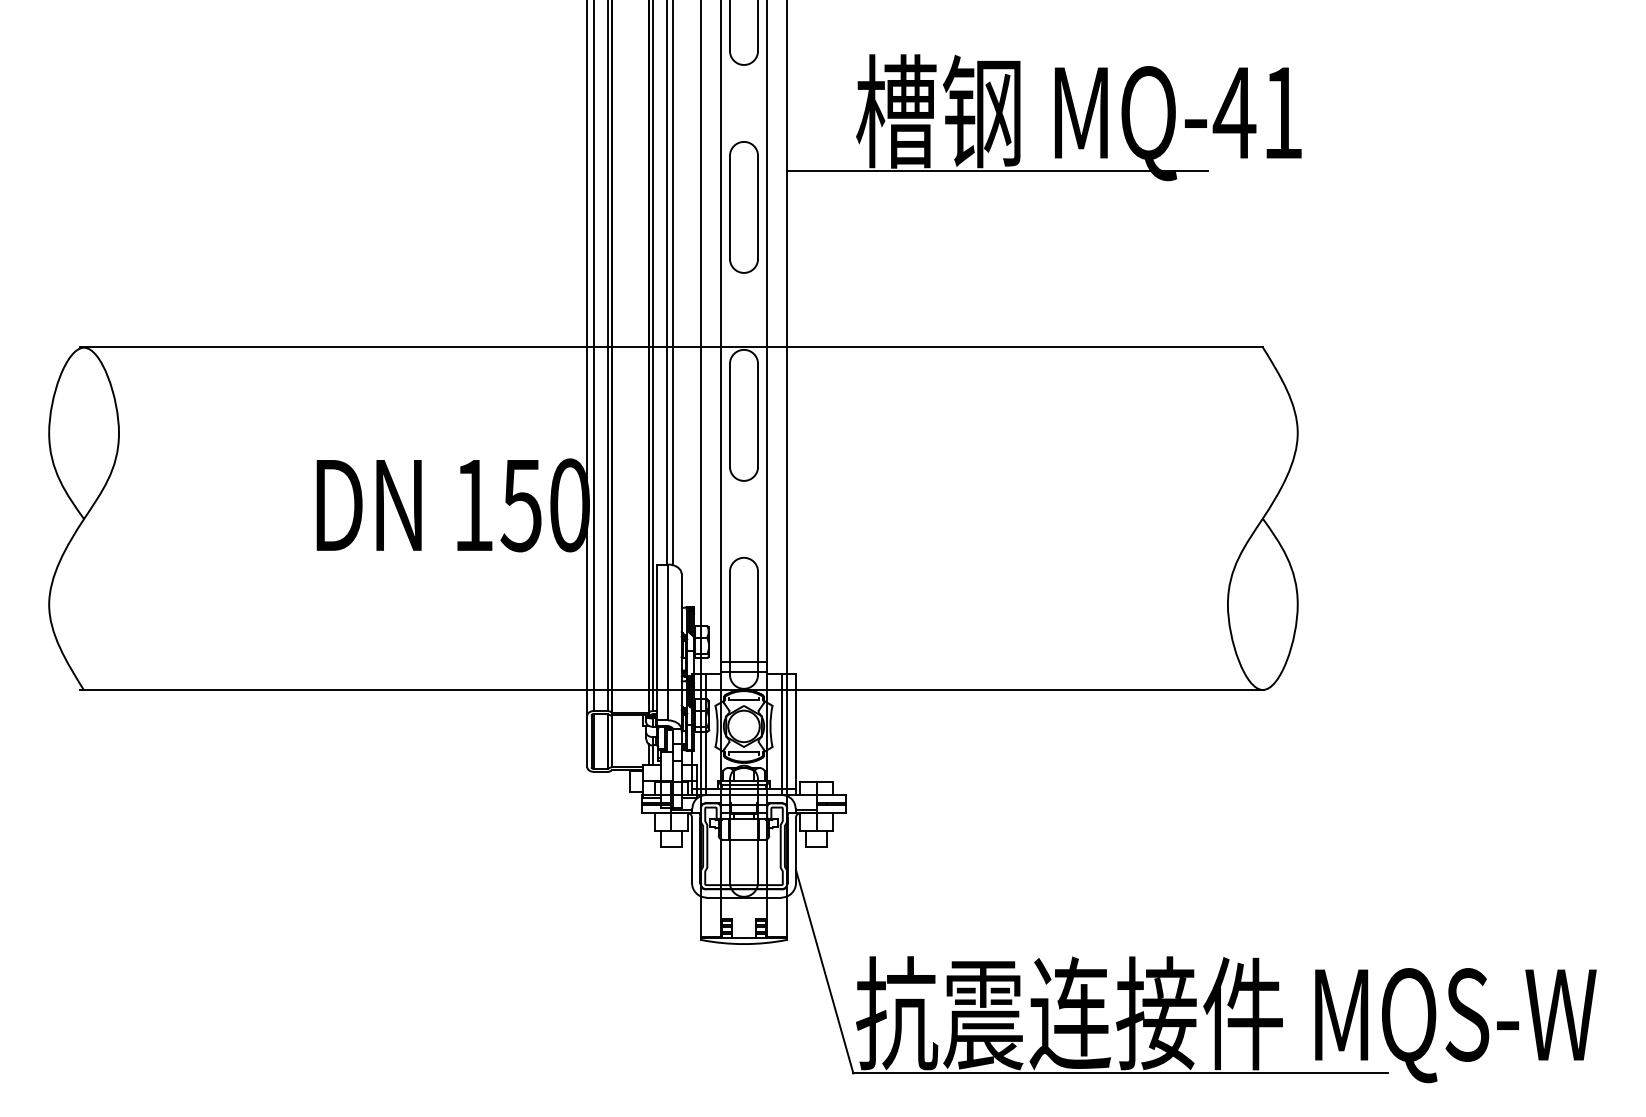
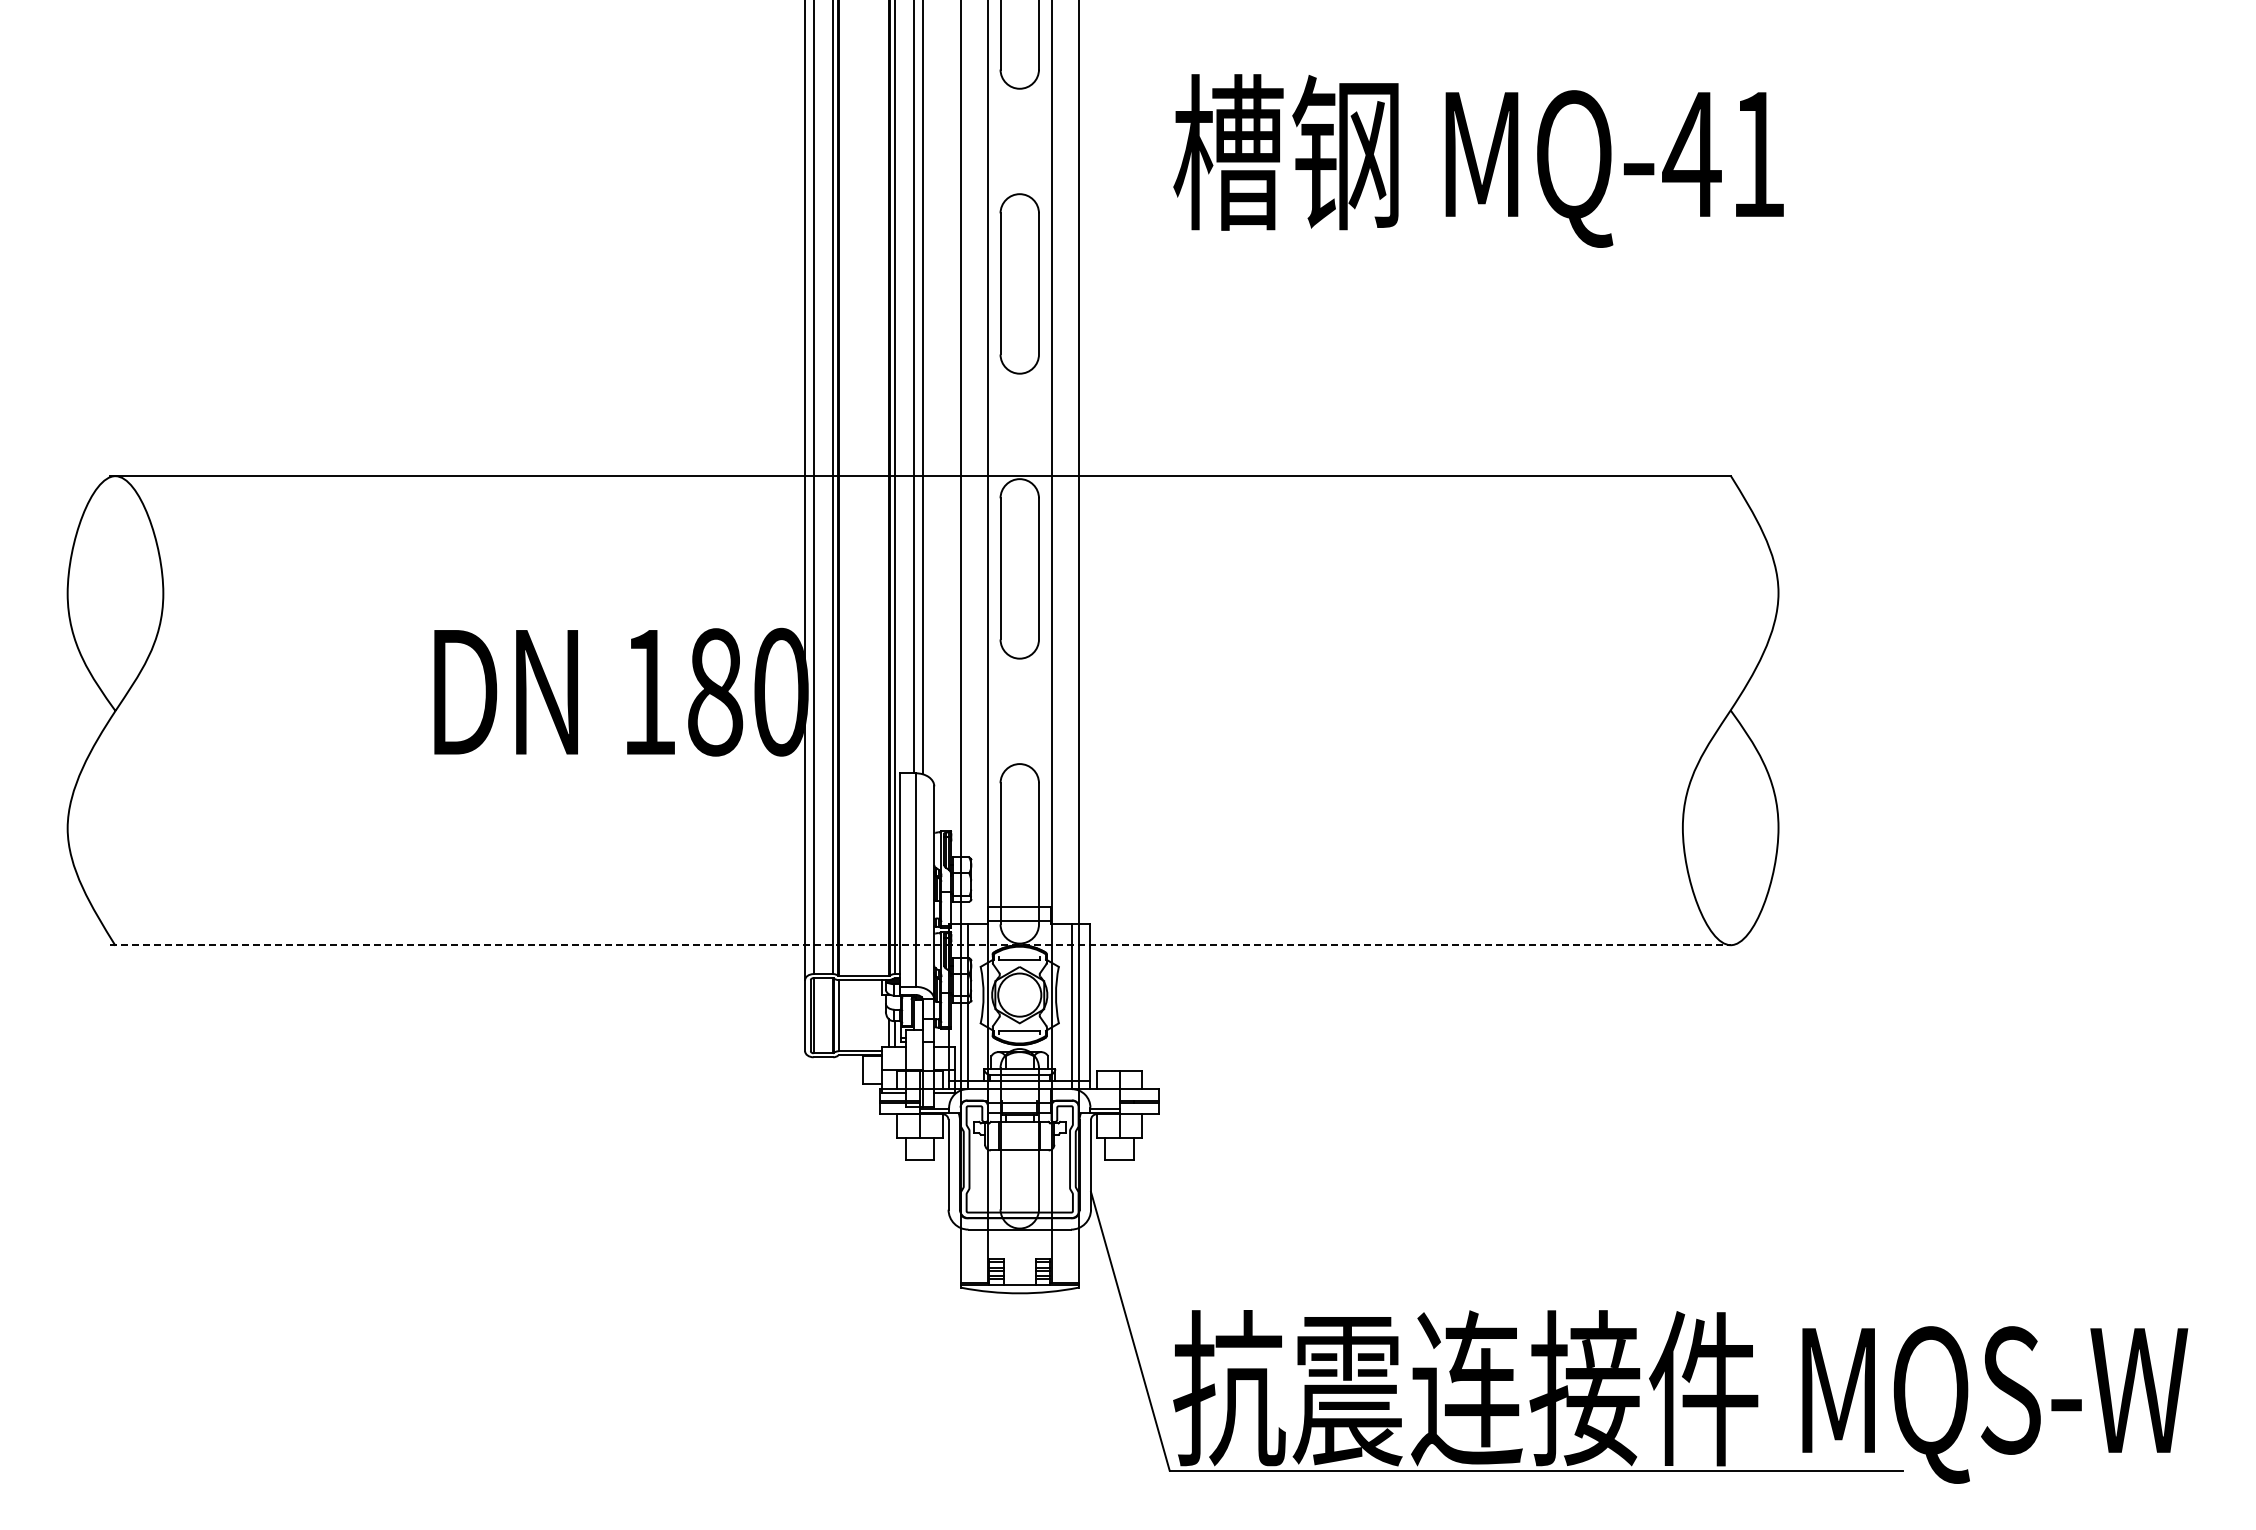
line: (997, 171) -> (1366, 234), removed
text: (521, 505) -> (714, 692), 150 -> 180
line: (671, 690) -> (920, 945), solid -> dashed

